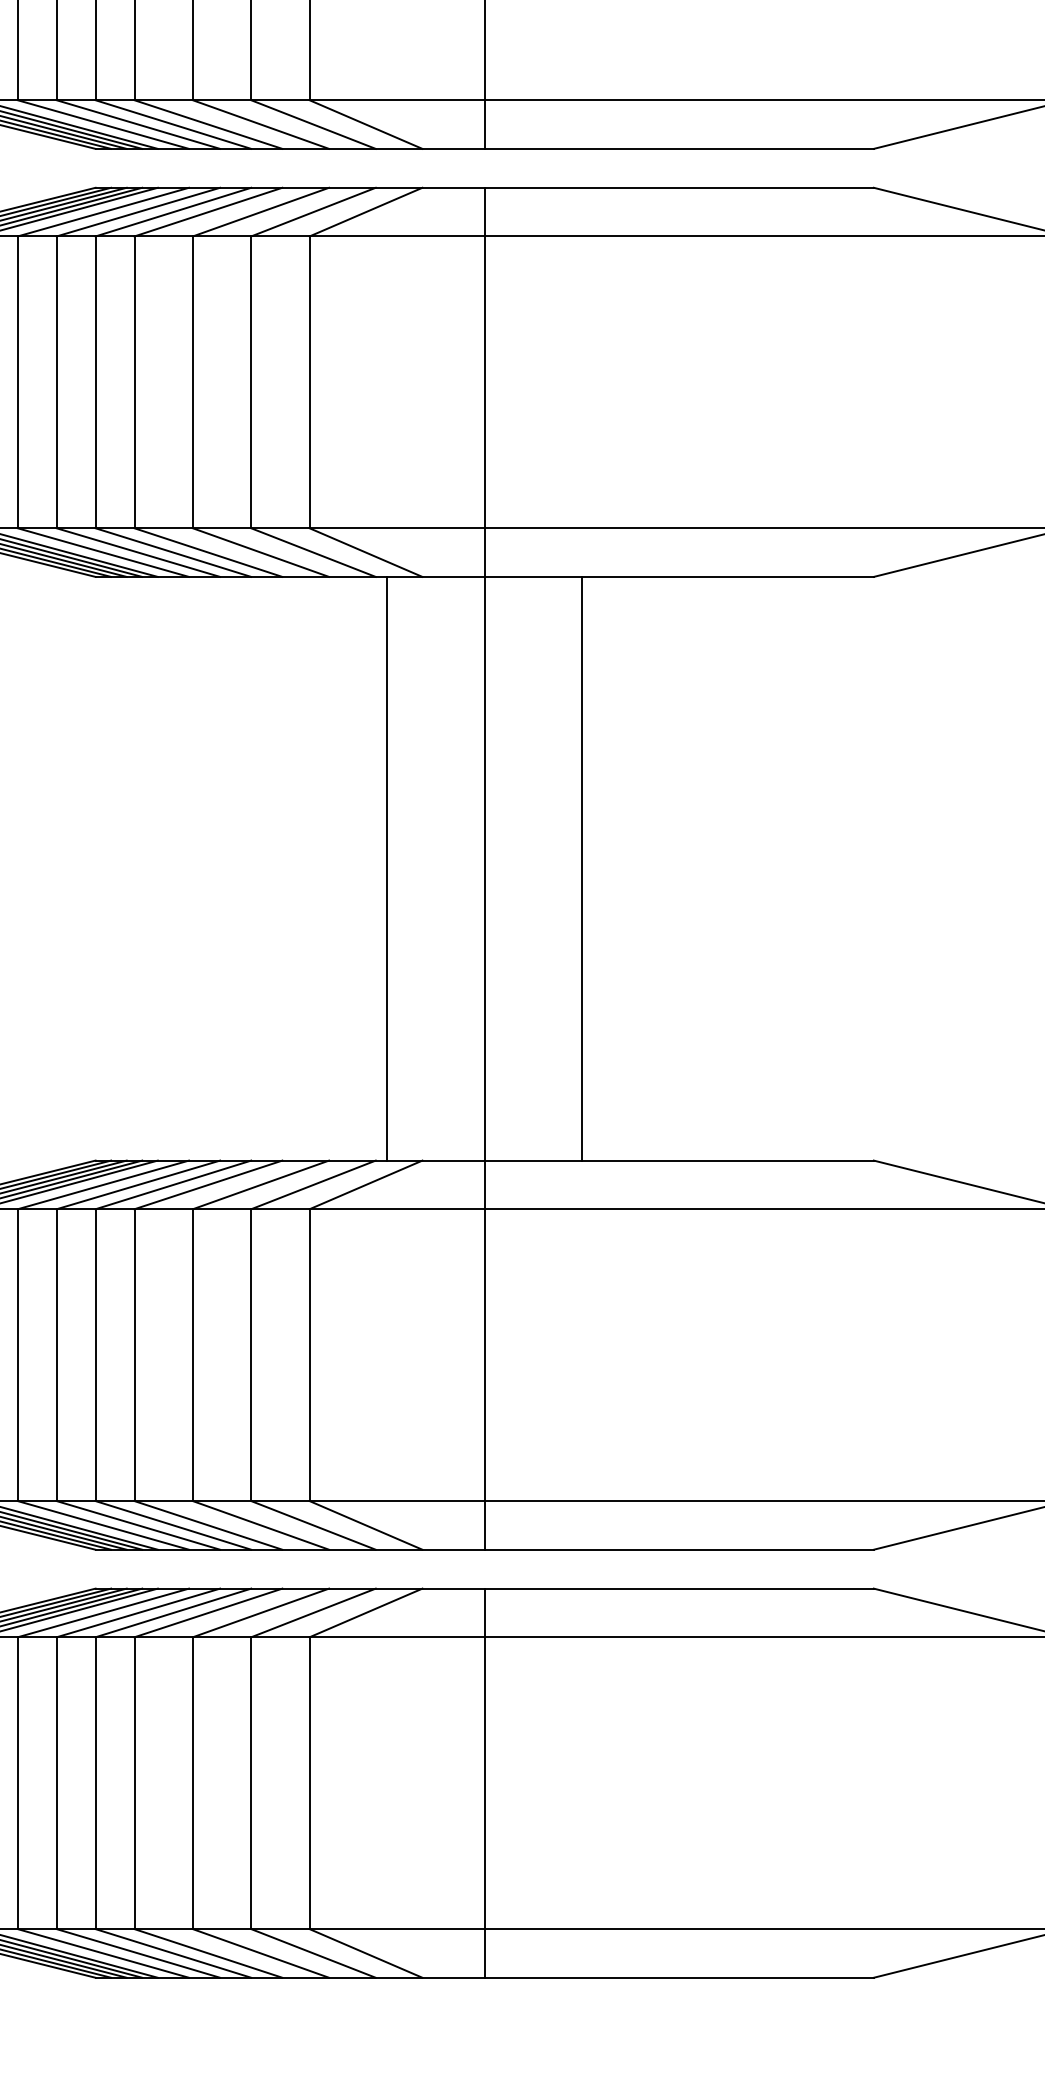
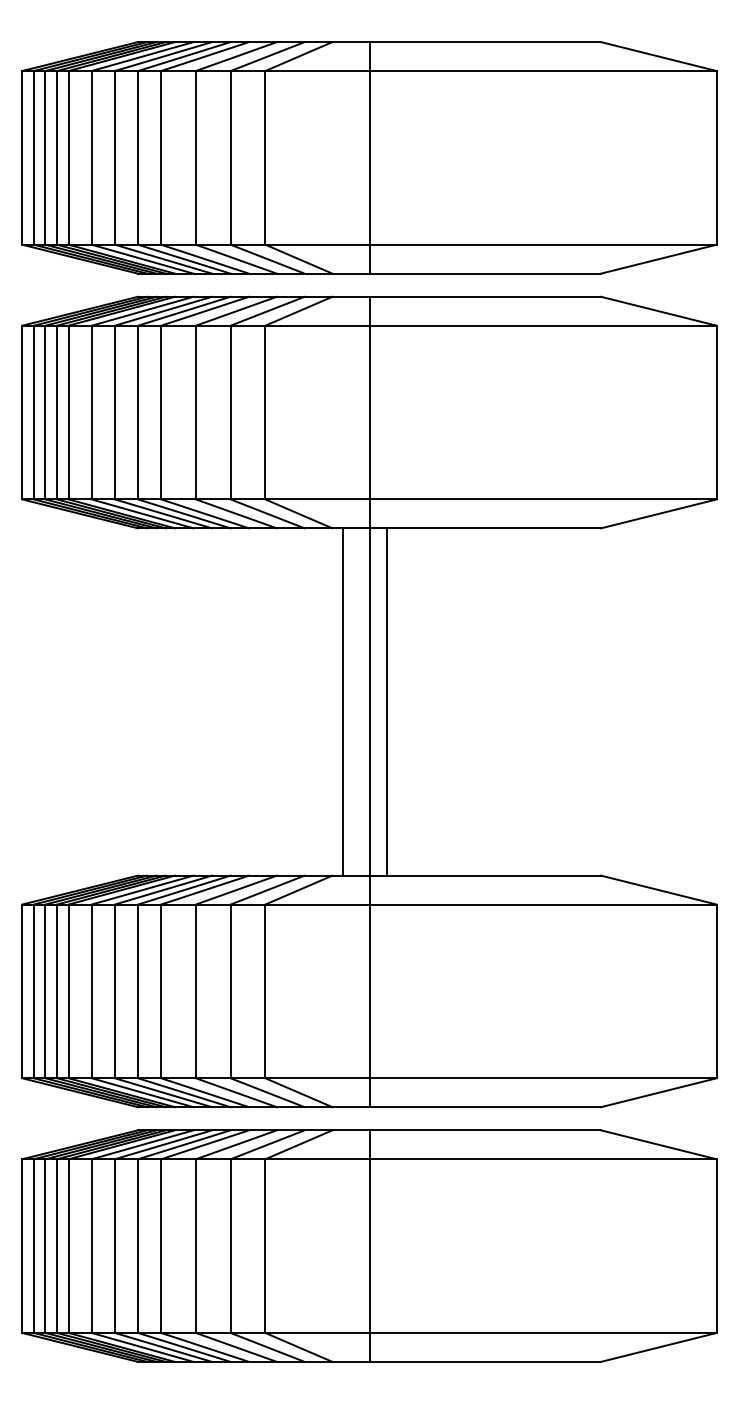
line: (387, 867) -> (342, 701), moved
line: (582, 867) -> (387, 701), moved

